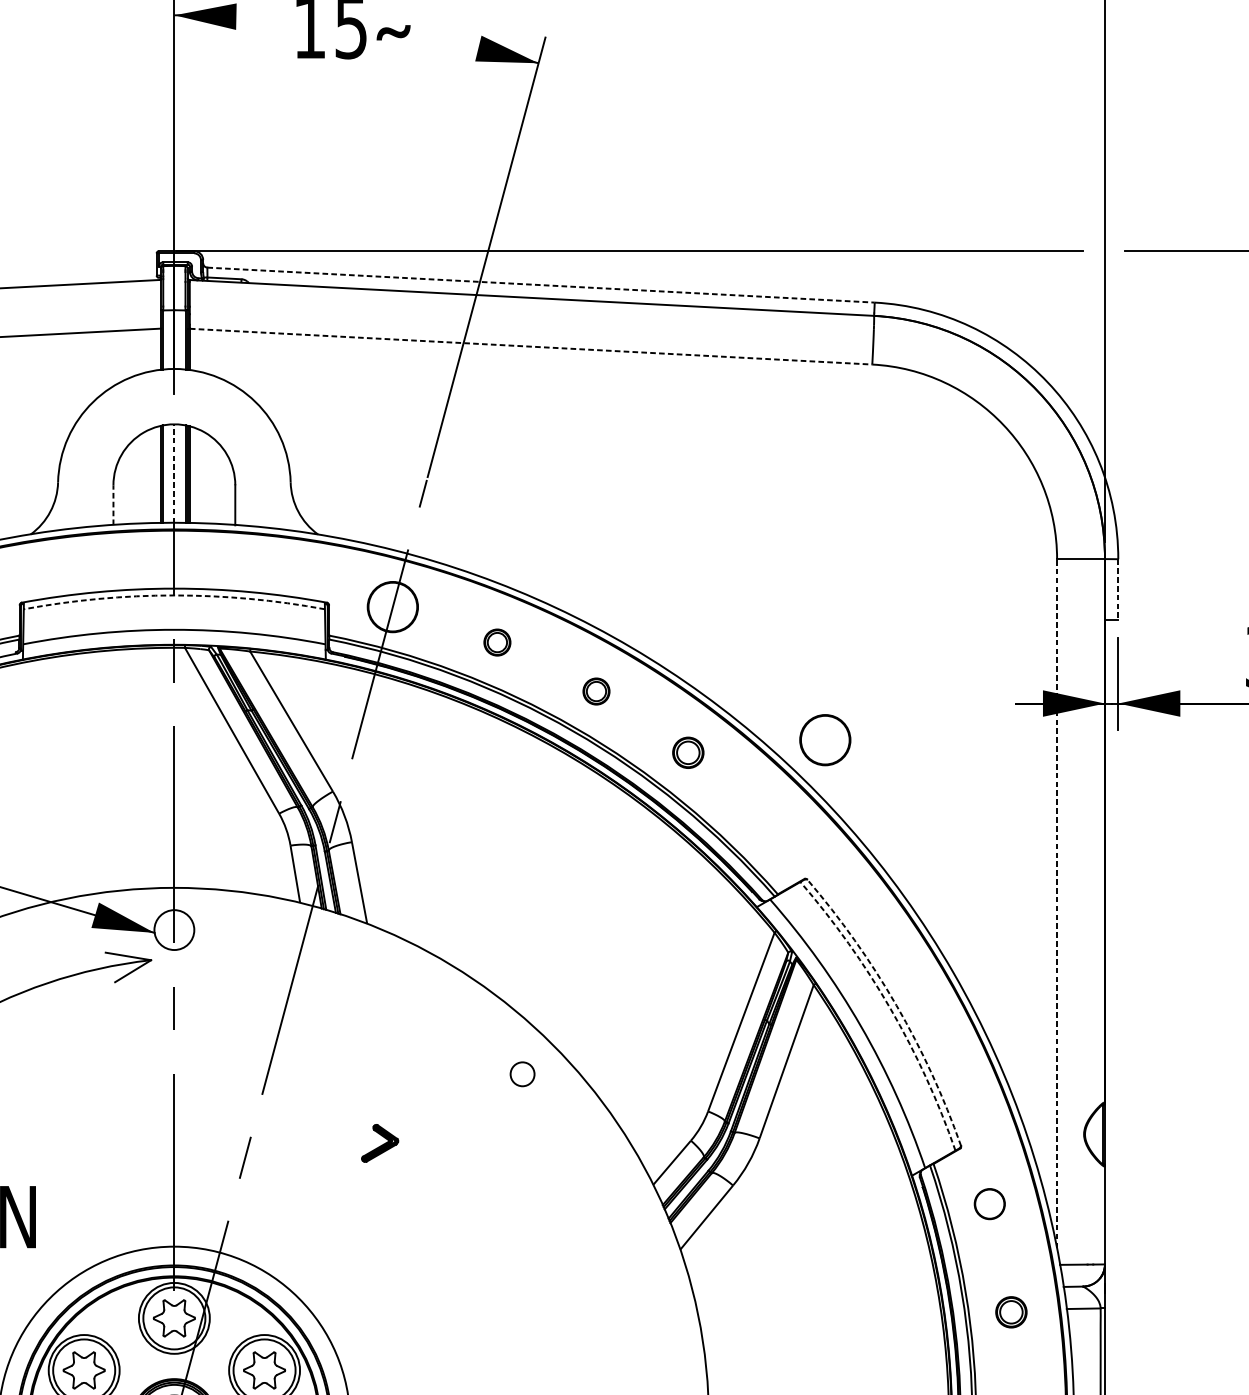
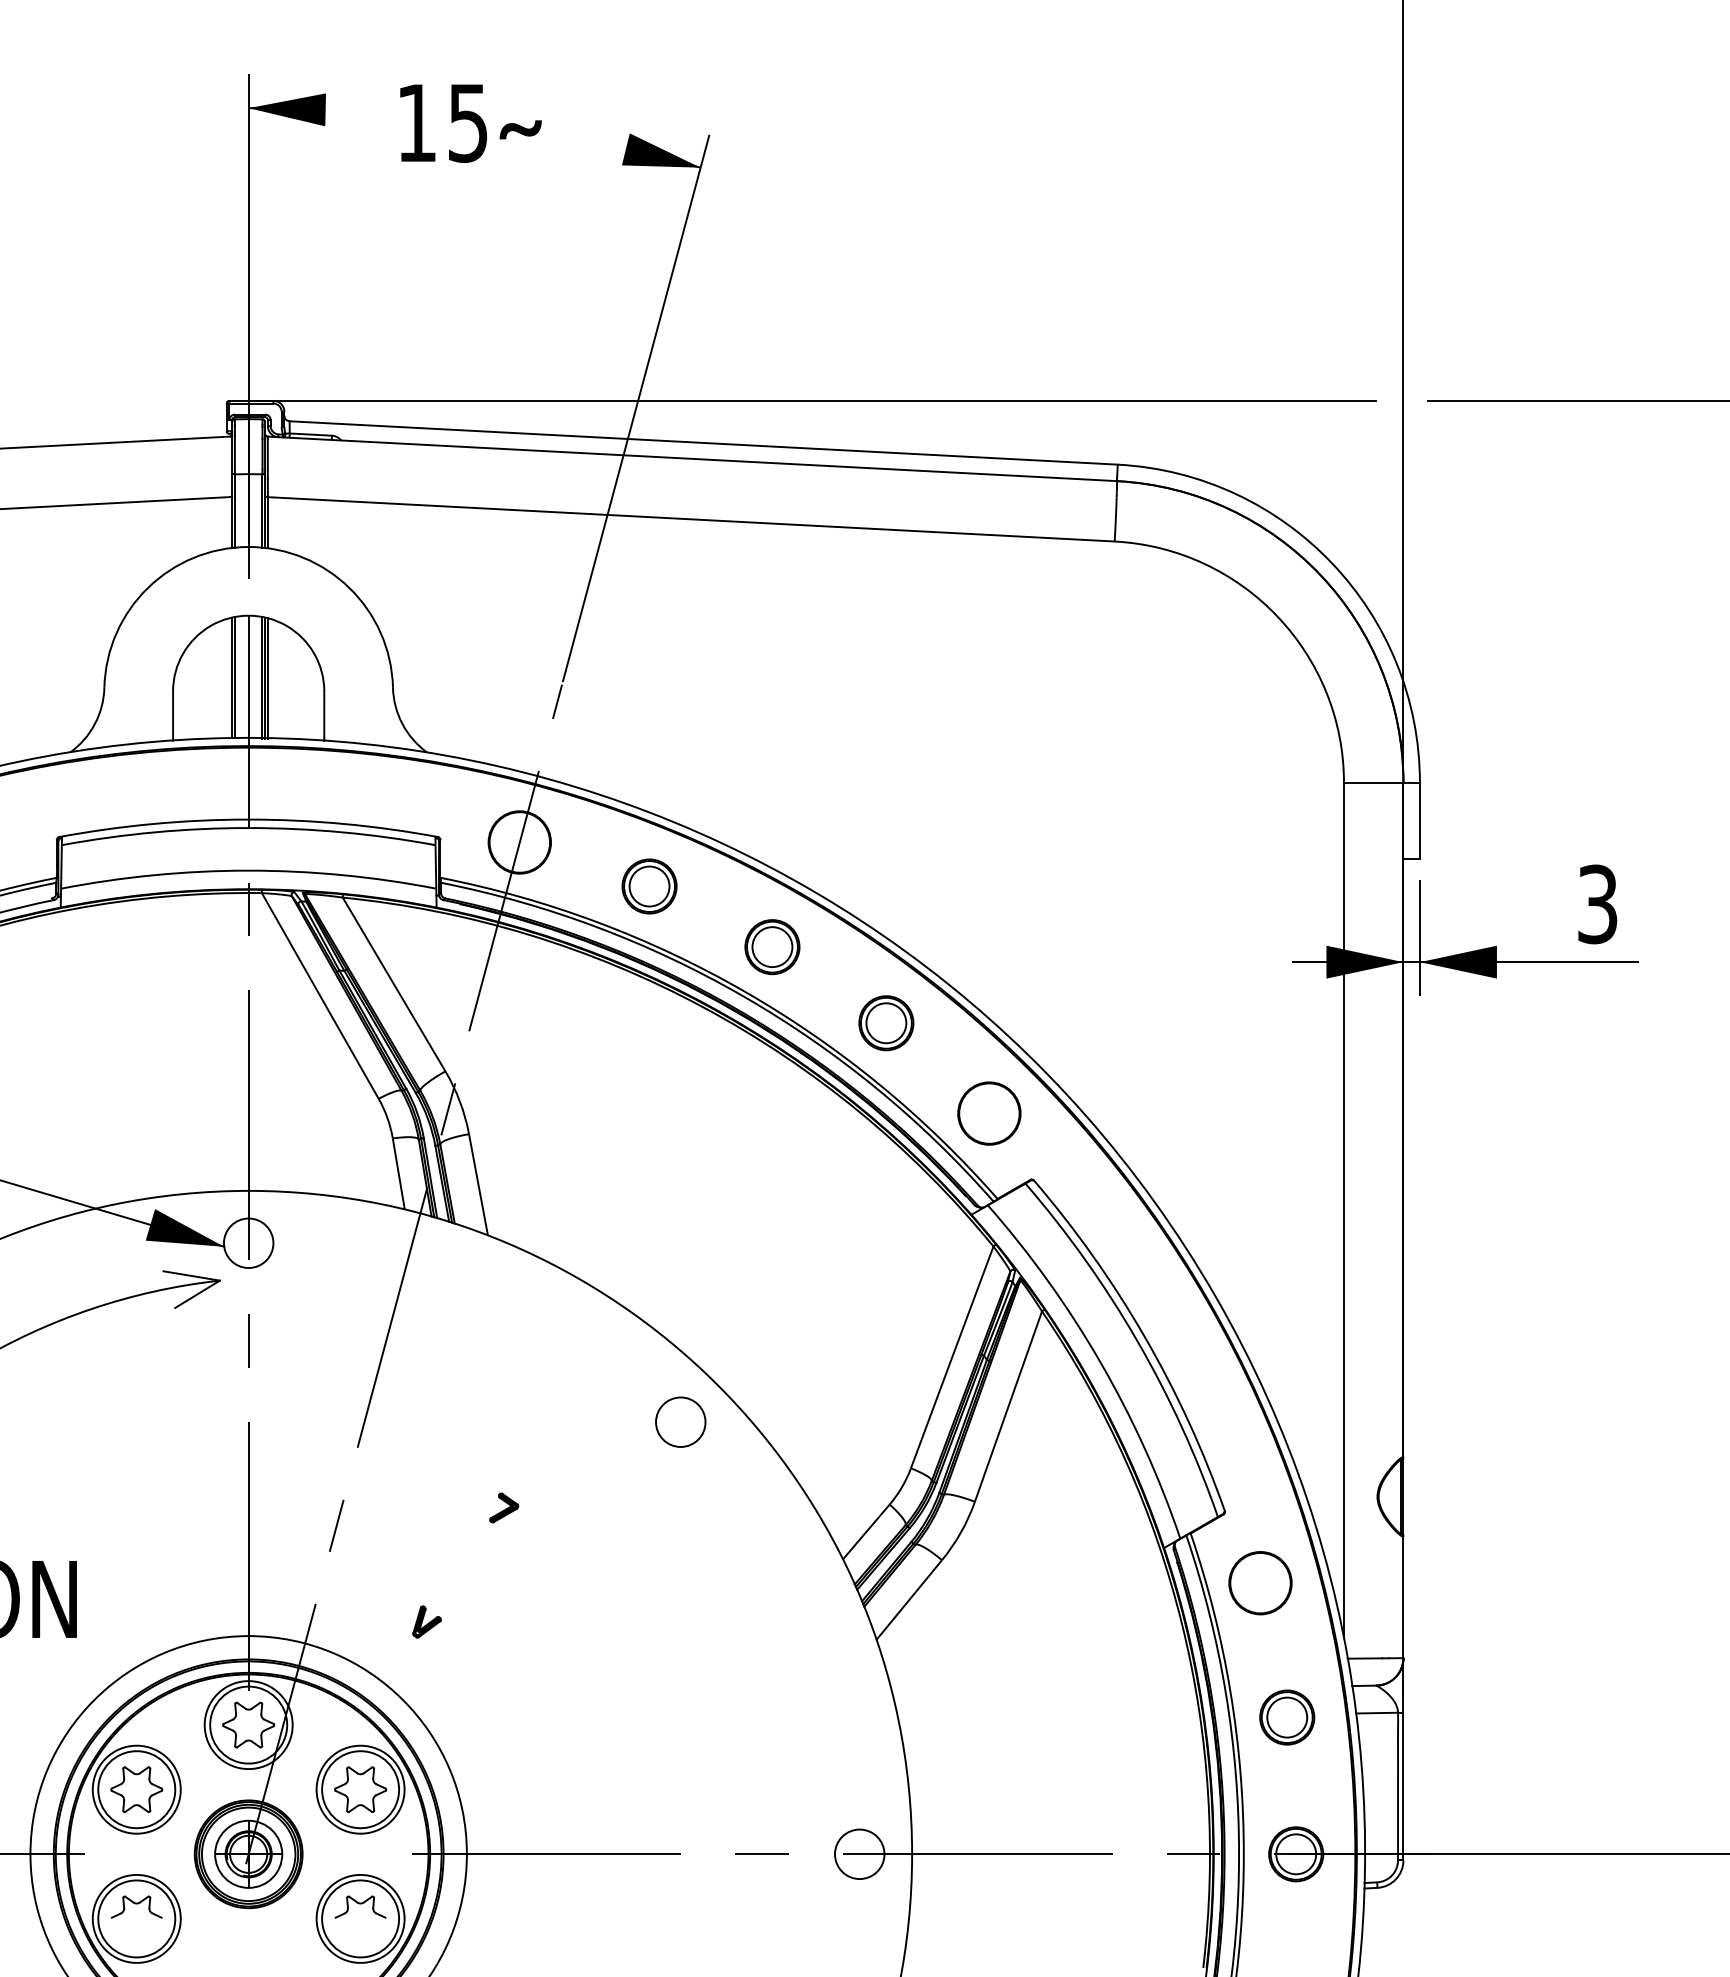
line: (540, 284) -> (703, 442), dashed -> solid
line: (531, 346) -> (691, 519), dashed -> solid
line: (174, 473) -> (248, 676), dashed -> solid
line: (113, 505) -> (173, 716), dashed -> solid
line: (1117, 590) -> (1419, 821), dashed -> solid
arc: (174, 595) -> (248, 828), dashed -> solid
part: (497, 642) -> (649, 886), size x1.67
part: (596, 691) -> (772, 947), size x1.67
circle: (825, 740) -> (989, 1113), moved
part: (688, 752) -> (886, 1023), size x1.43
line: (1057, 903) -> (1344, 1210), dashed -> solid
arc: (896, 1005) -> (1144, 1336), dashed -> solid
arc: (890, 1009) -> (1137, 1341), dashed -> solid
circle: (522, 1073) -> (680, 1421), size x1.67
part: (380, 1143) -> (504, 1507), size x0.62
circle: (989, 1204) -> (1260, 1583), size x1.67
part: (317, 1234) -> (426, 1621), added
part: (1011, 1312) -> (1287, 1717), size x1.43

